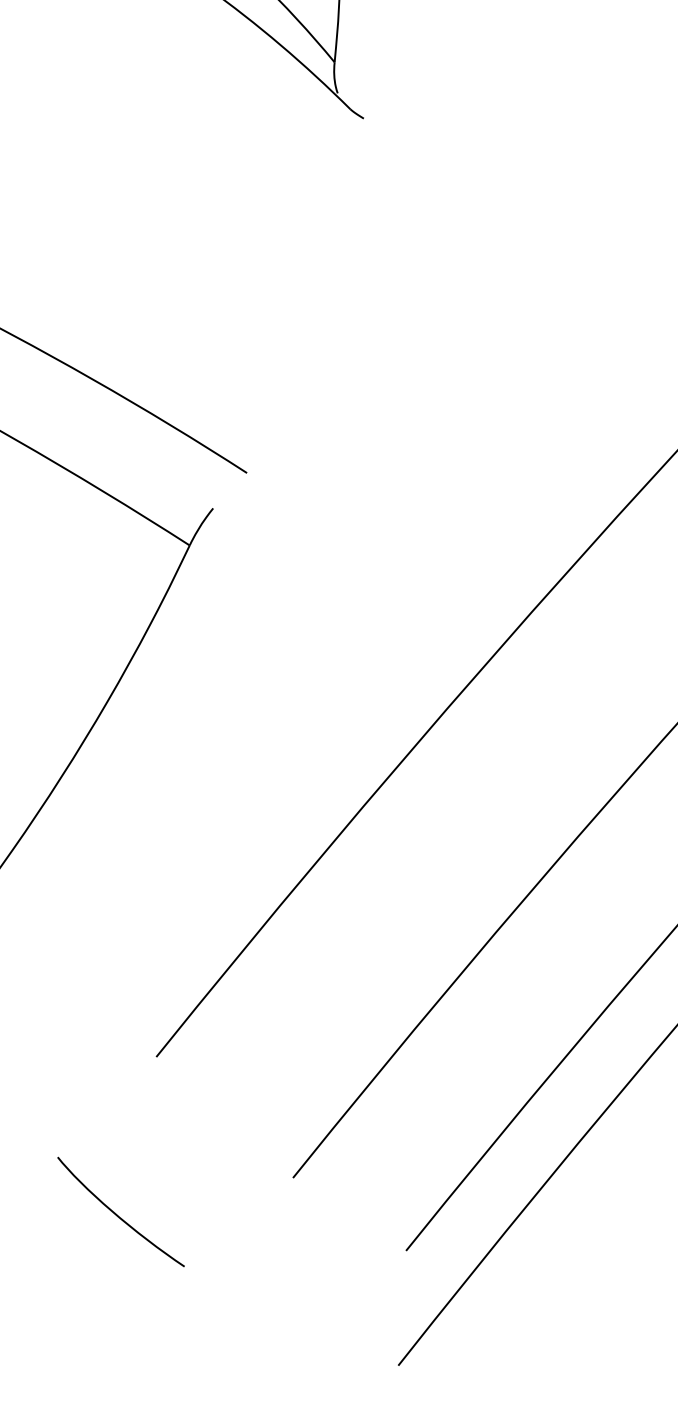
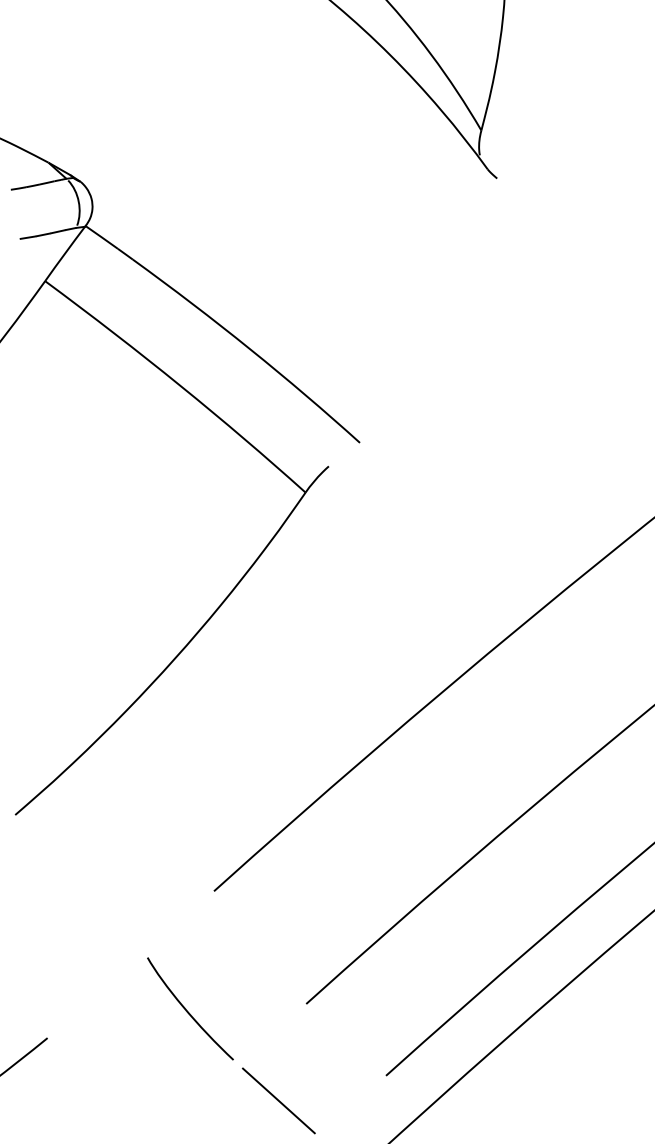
curve: (117, 1214) -> (187, 1010), moved
line: (278, 1302) -> (278, 1100), added

